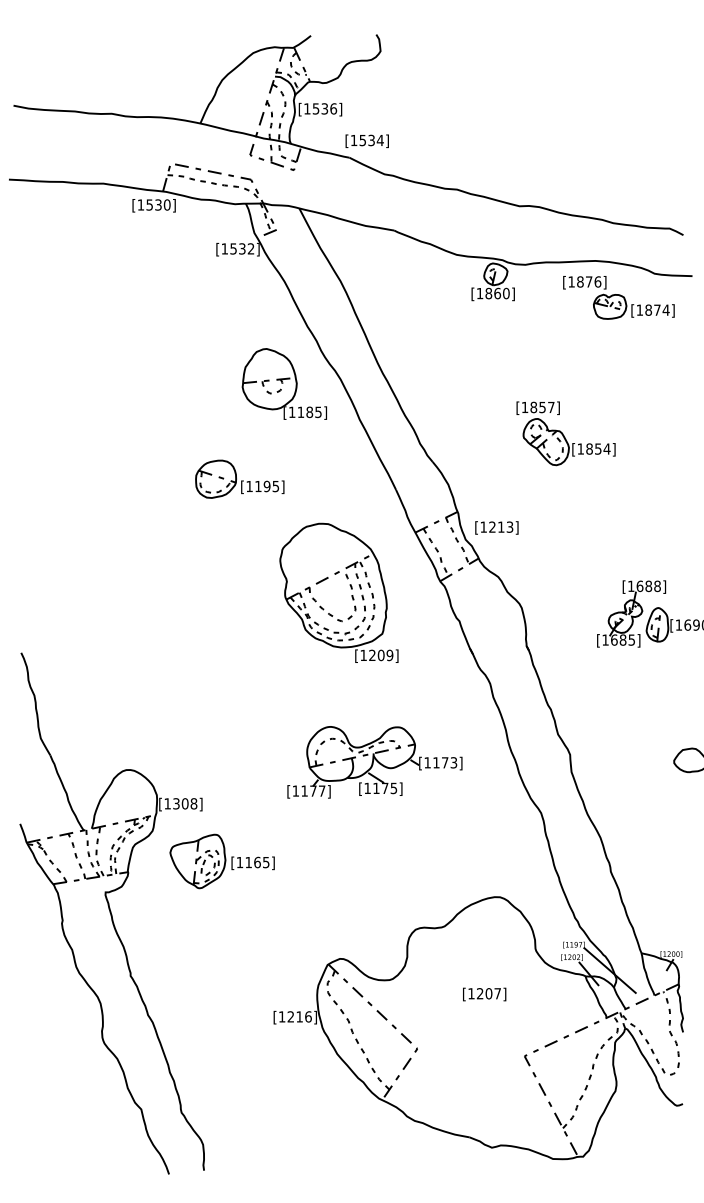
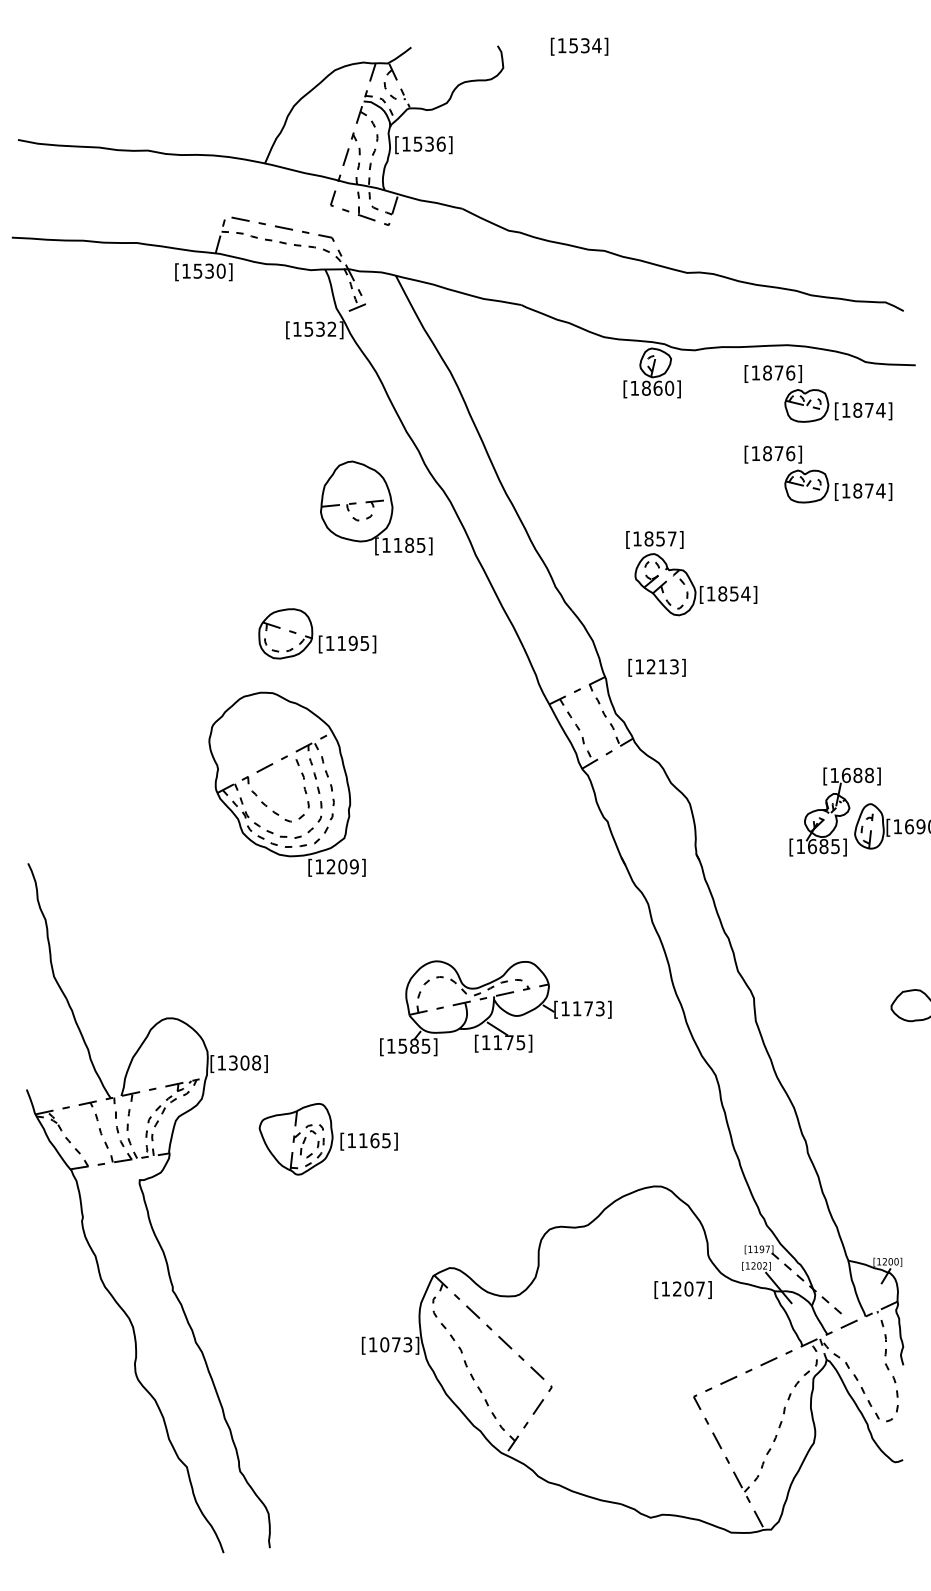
text: (366, 140) -> (578, 45), moved
part: (618, 358) -> (817, 474), added
part: (565, 433) -> (690, 573), moved
text: (496, 527) -> (656, 667), moved
part: (338, 592) -> (286, 783), moved
text: (313, 790) -> (414, 1045), [1177] -> [1585]
part: (221, 861) -> (327, 1139), moved
line: (610, 970) -> (807, 1283), solid -> dashed
text: (484, 994) -> (683, 1290), moved
text: (299, 1016) -> (396, 1344), [1216] -> [1073]

